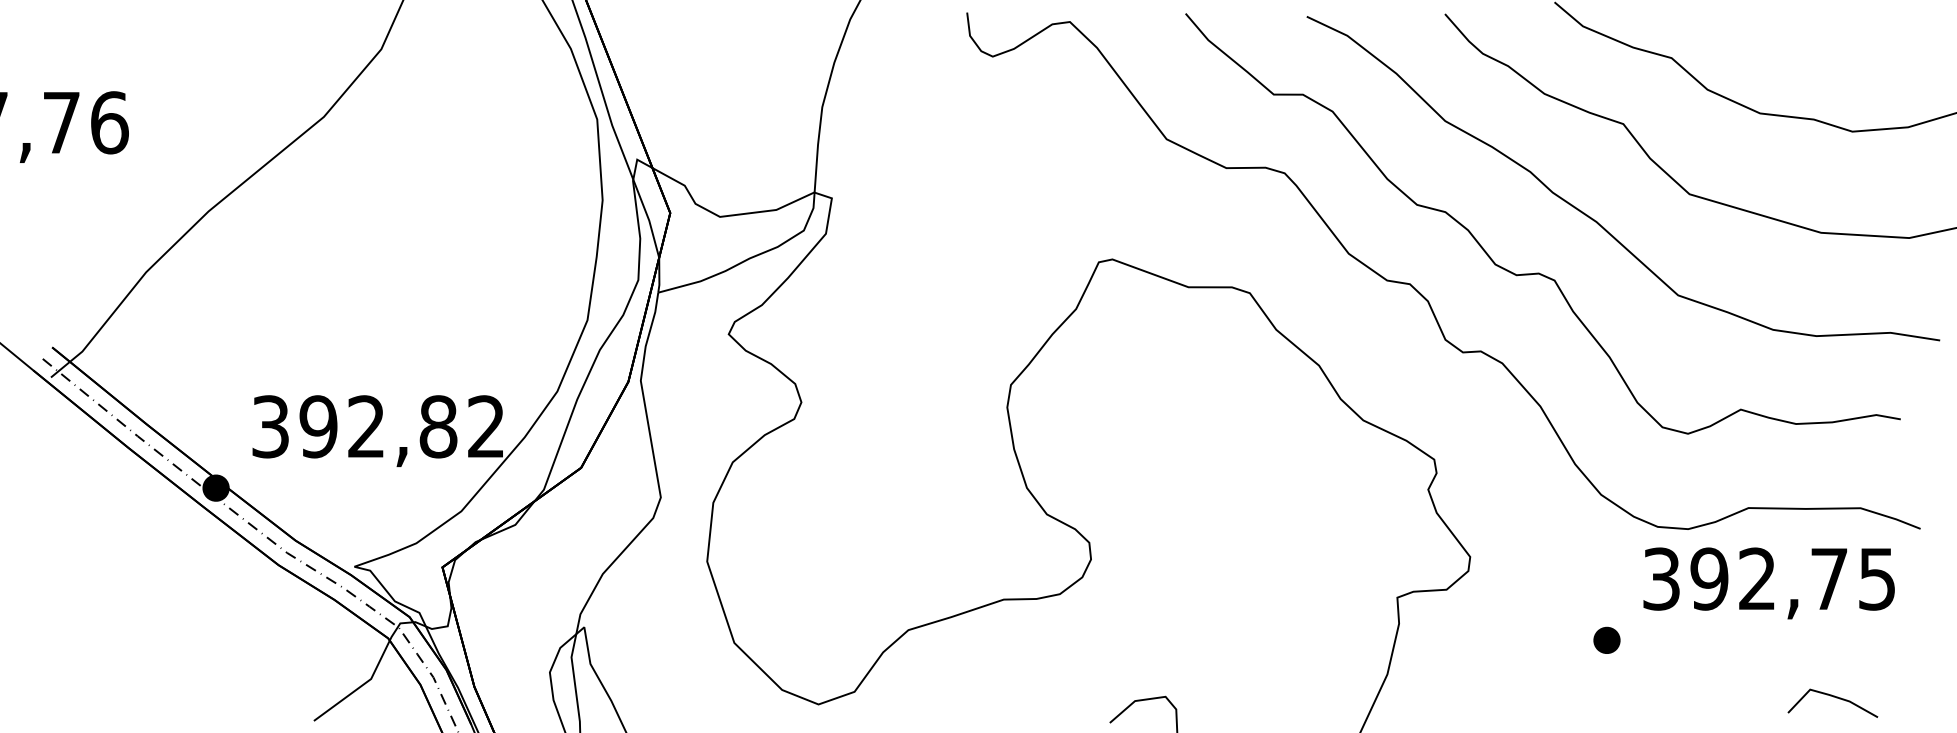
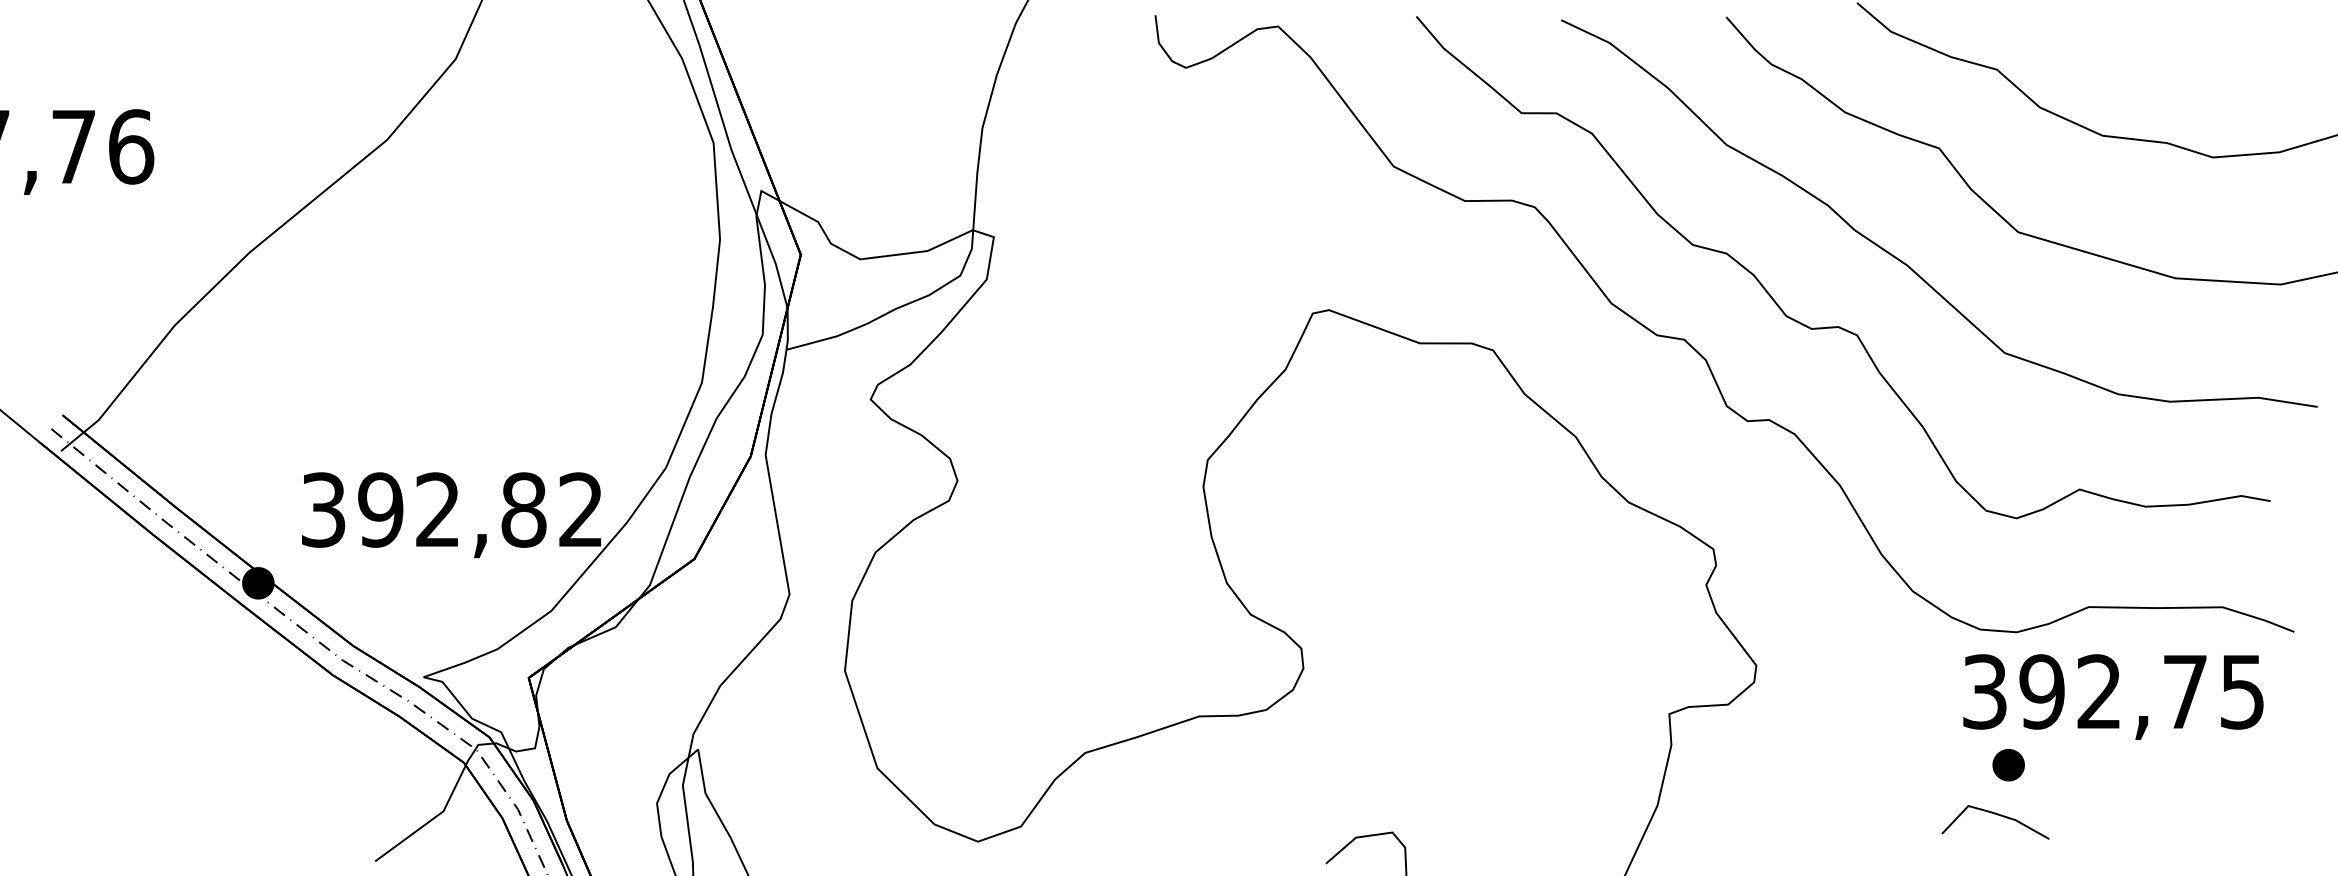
part: (1606, 640) -> (2008, 765), moved
line: (1834, 697) -> (1997, 815), moved

